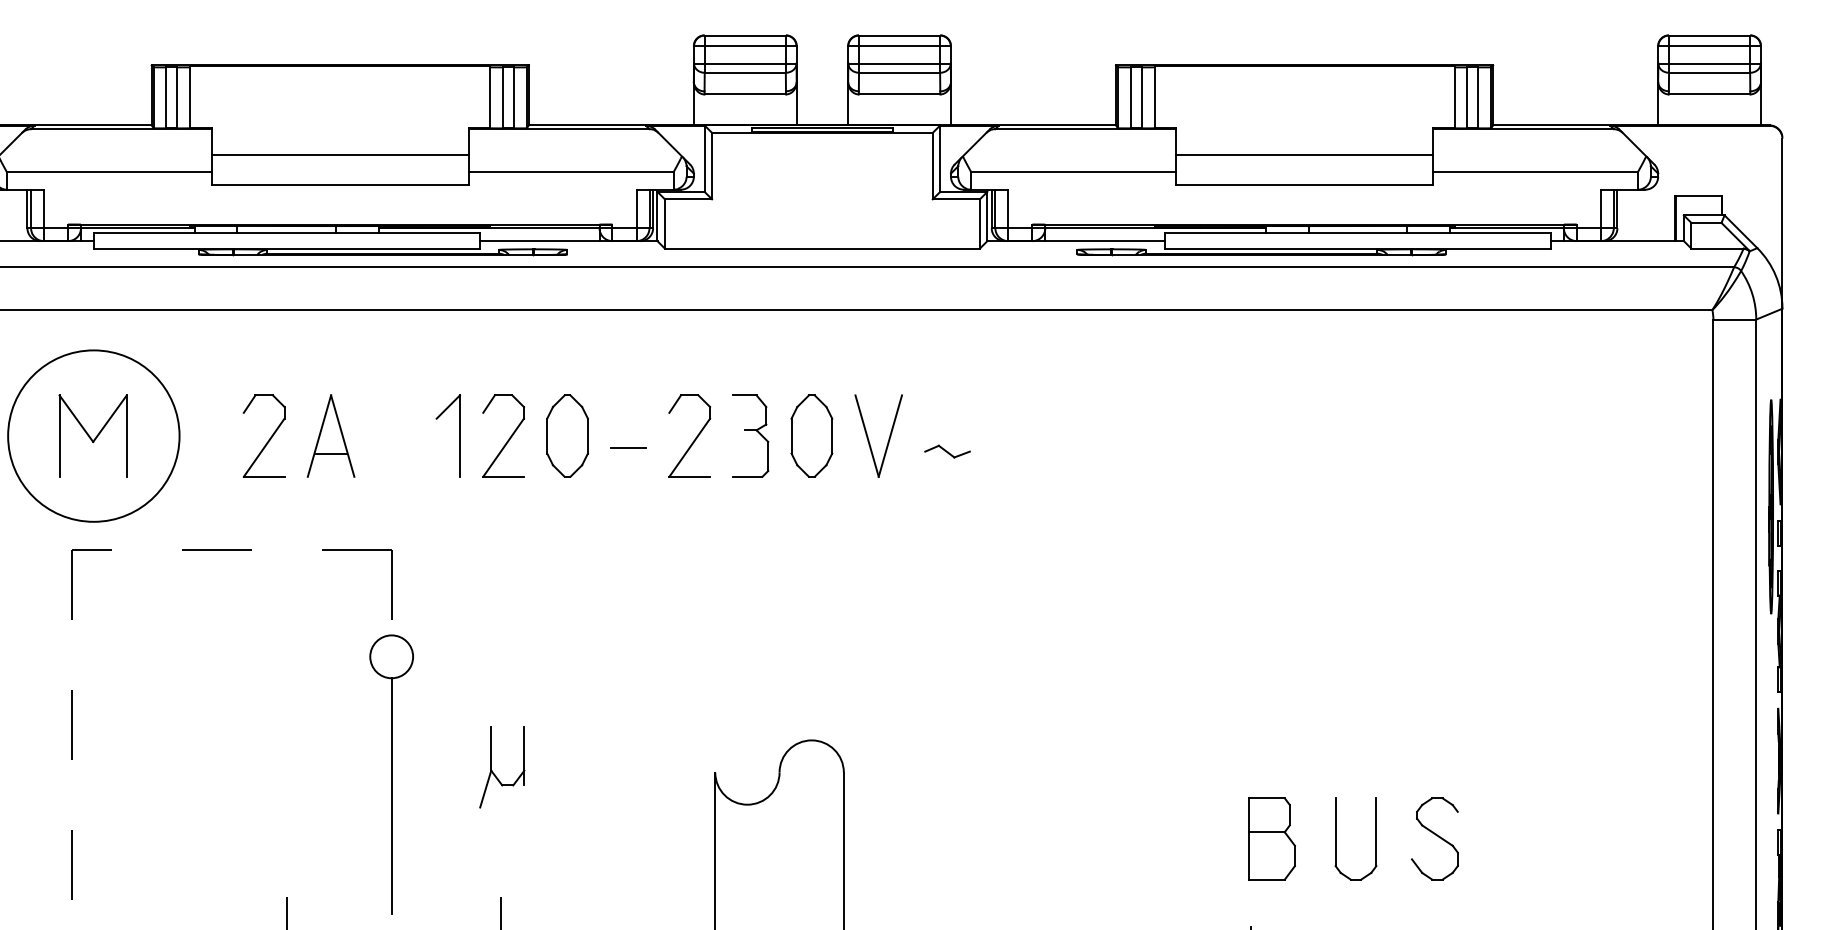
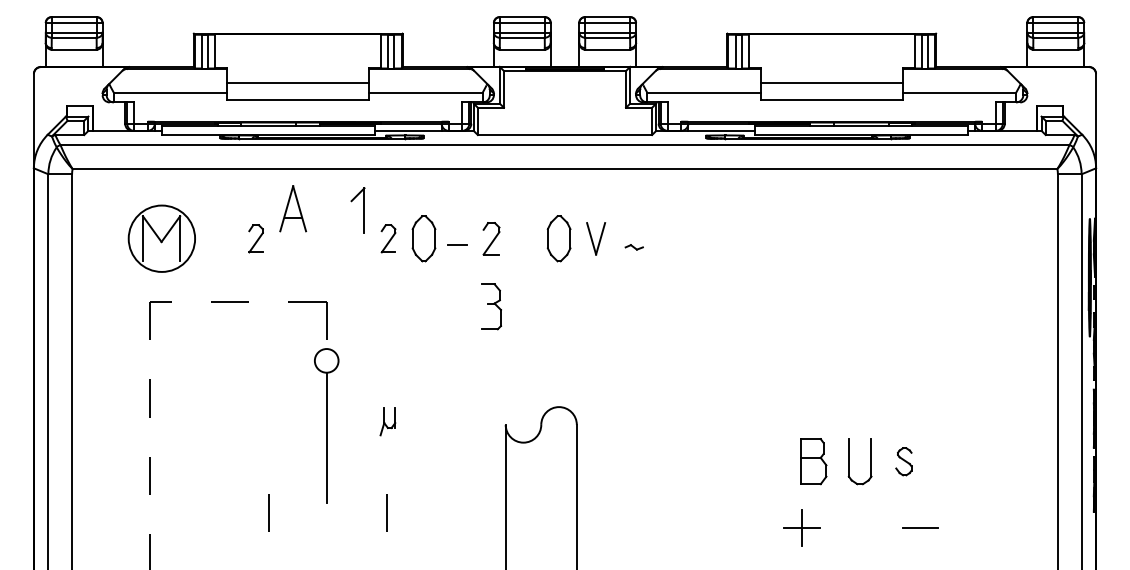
circle: (93, 435) -> (161, 238), size x0.7
part: (262, 435) -> (255, 238), size x0.6
part: (331, 435) -> (293, 208), moved
part: (447, 435) -> (357, 210), moved
part: (503, 435) -> (388, 238), size x0.6
part: (689, 435) -> (491, 238), size x0.7
part: (751, 435) -> (491, 306), moved
part: (877, 435) -> (595, 238), size x0.7
part: (948, 451) -> (634, 247), size x0.7
part: (501, 766) -> (387, 421), size x0.6
part: (1434, 838) -> (903, 461), size x0.6

